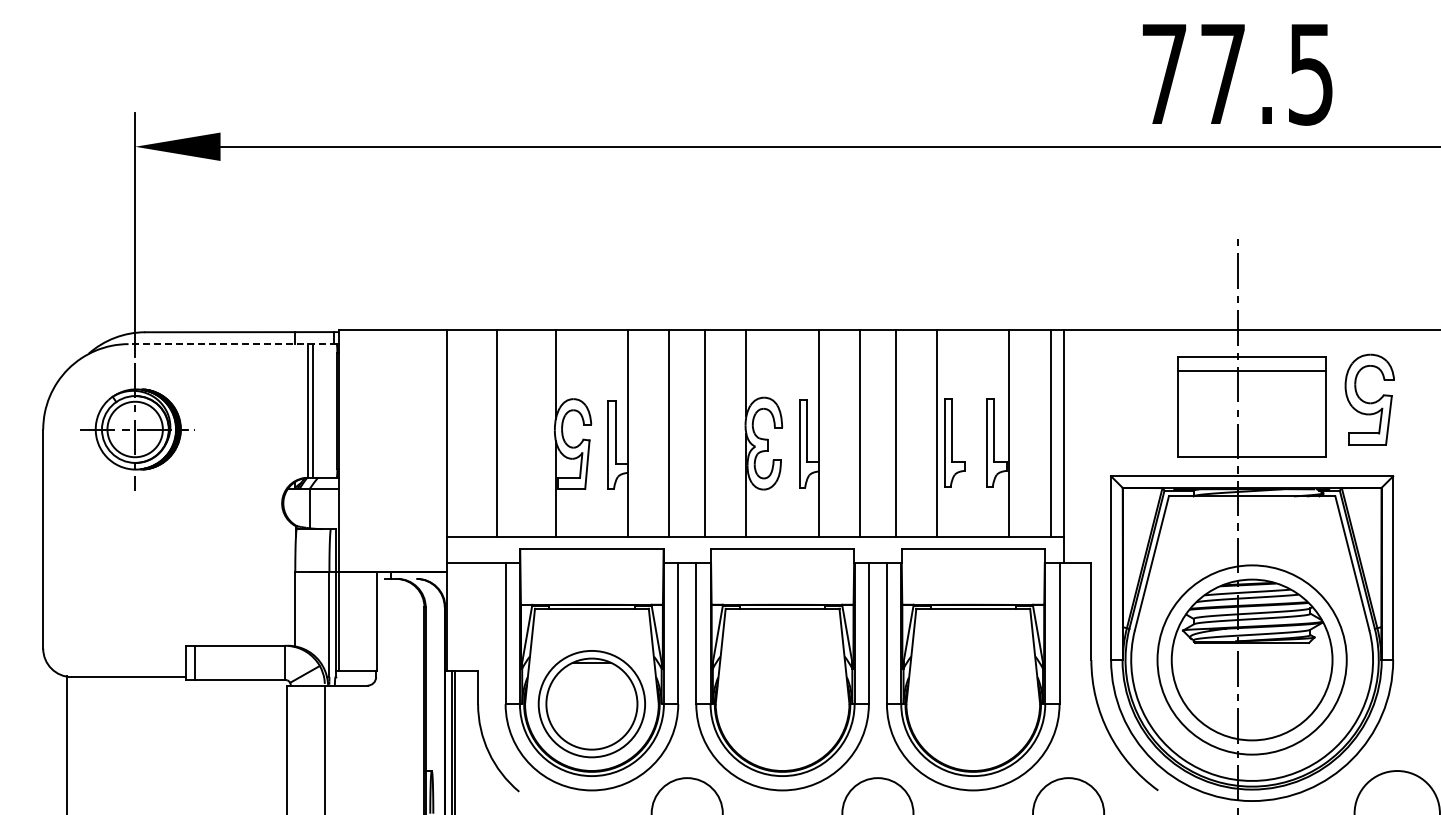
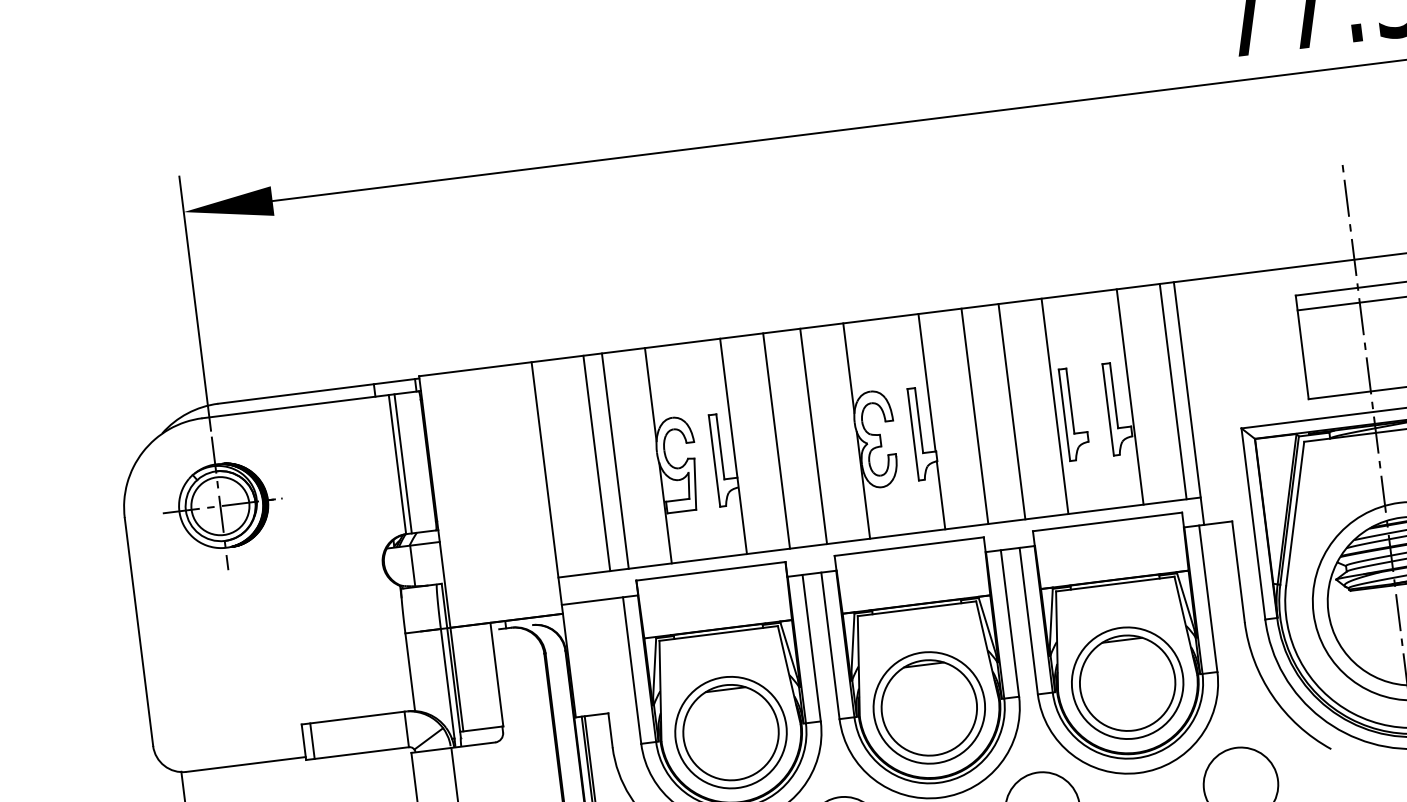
line: (232, 344) -> (310, 405), dashed -> solid
line: (514, 432) -> (615, 460), added
part: (782, 704) -> (929, 708), added
part: (973, 704) -> (1127, 683), added

